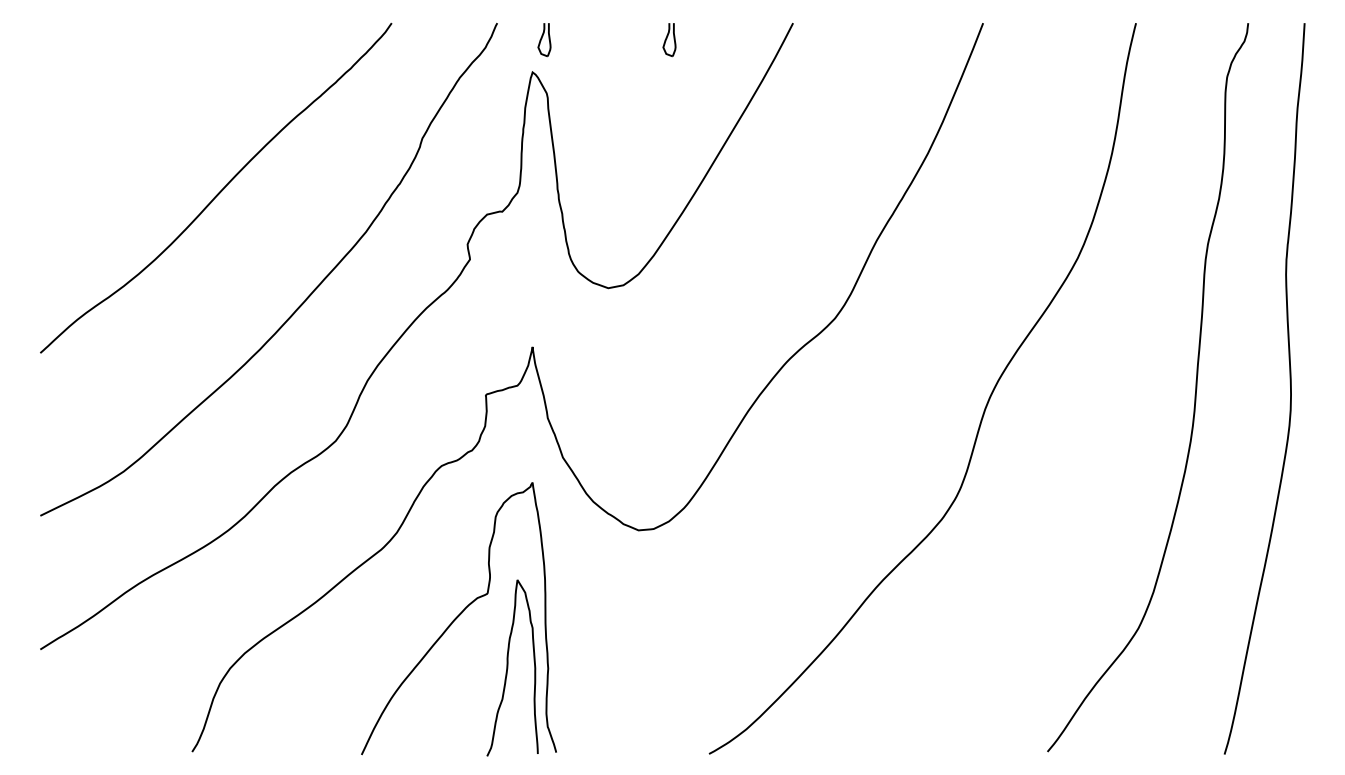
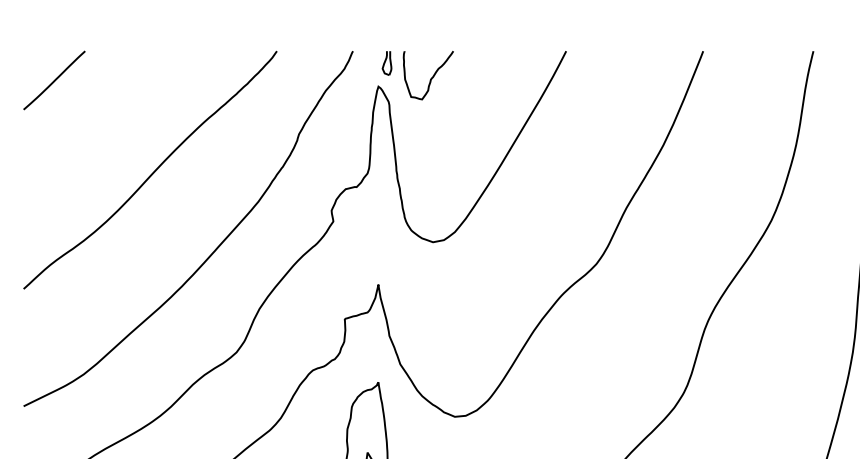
part: (669, 40) -> (477, 63), removed
curve: (605, 60) -> (431, 78), added
line: (83, 63) -> (54, 80), added

